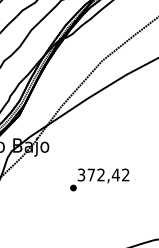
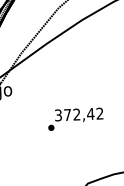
text: (99, 179) -> (75, 118), moved

